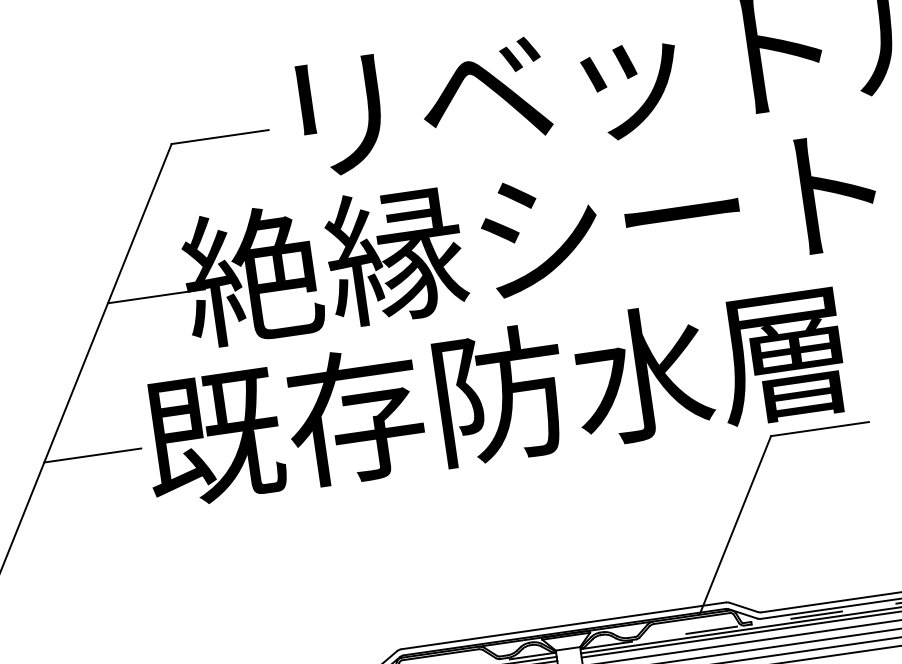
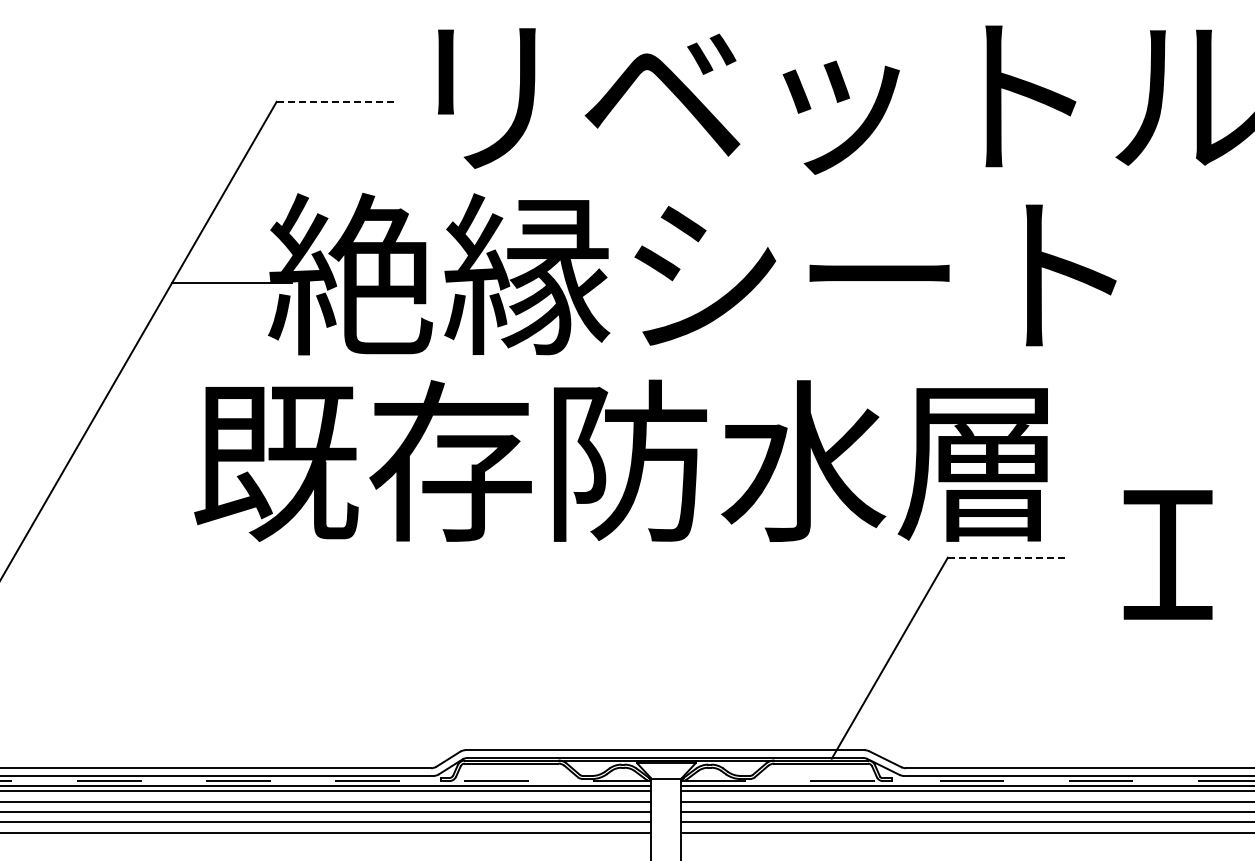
line: (220, 136) -> (336, 101), solid -> dashed
line: (820, 428) -> (1008, 557), solid -> dashed
line: (92, 455) -> (127, 463), removed

